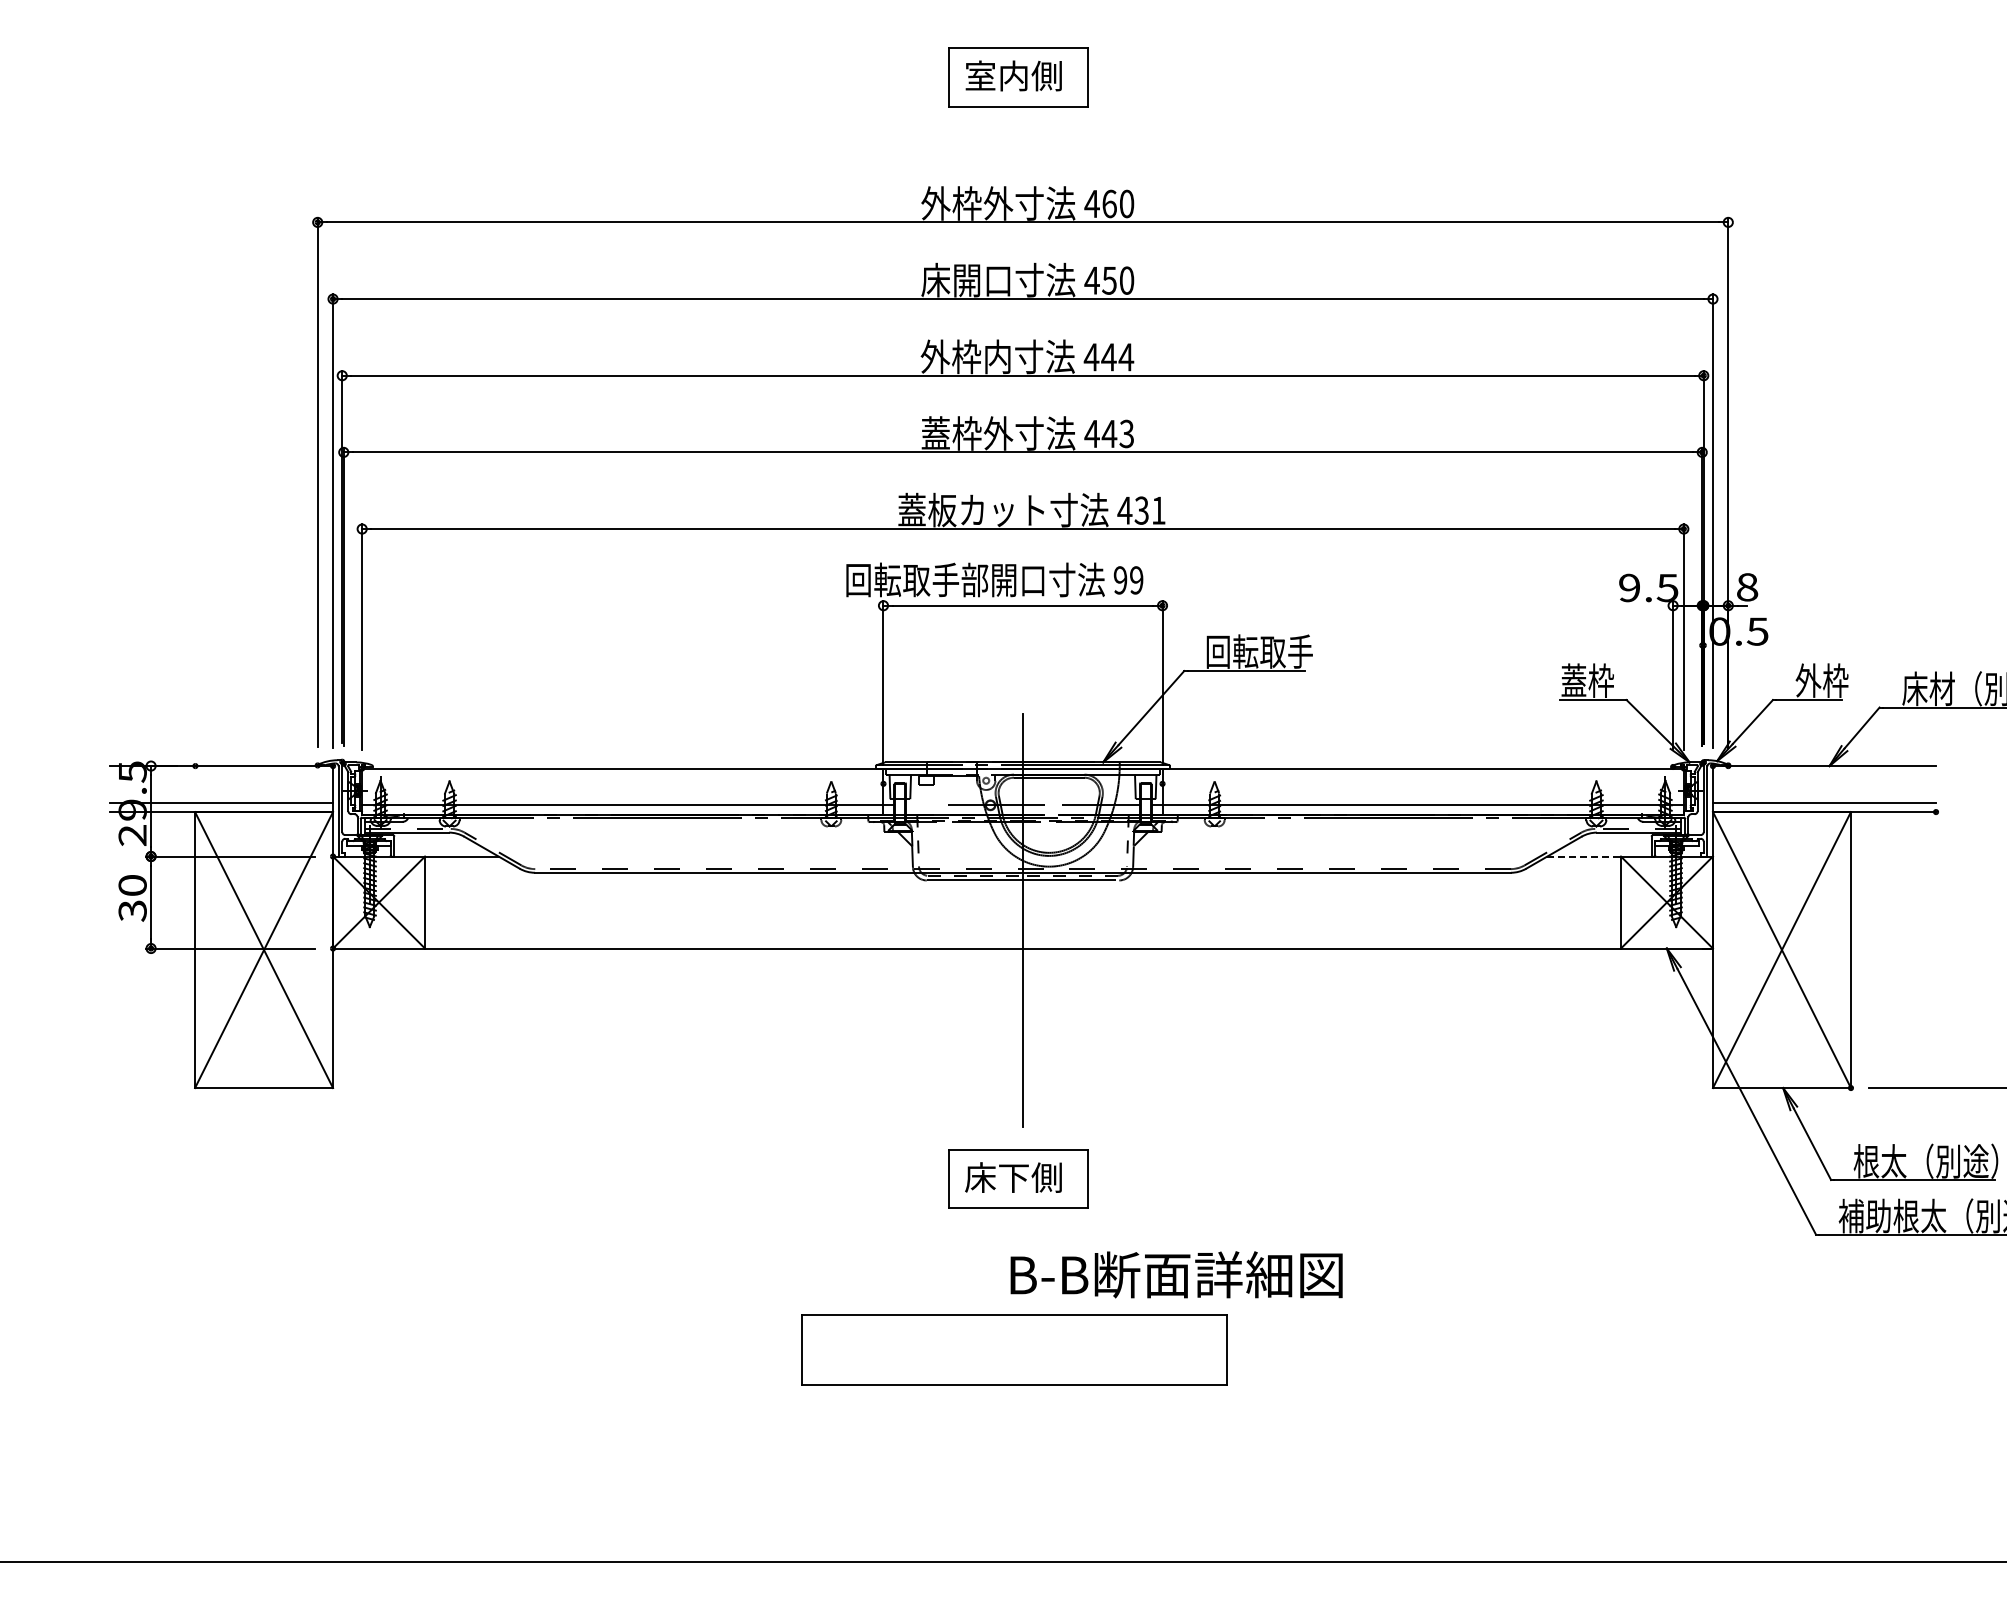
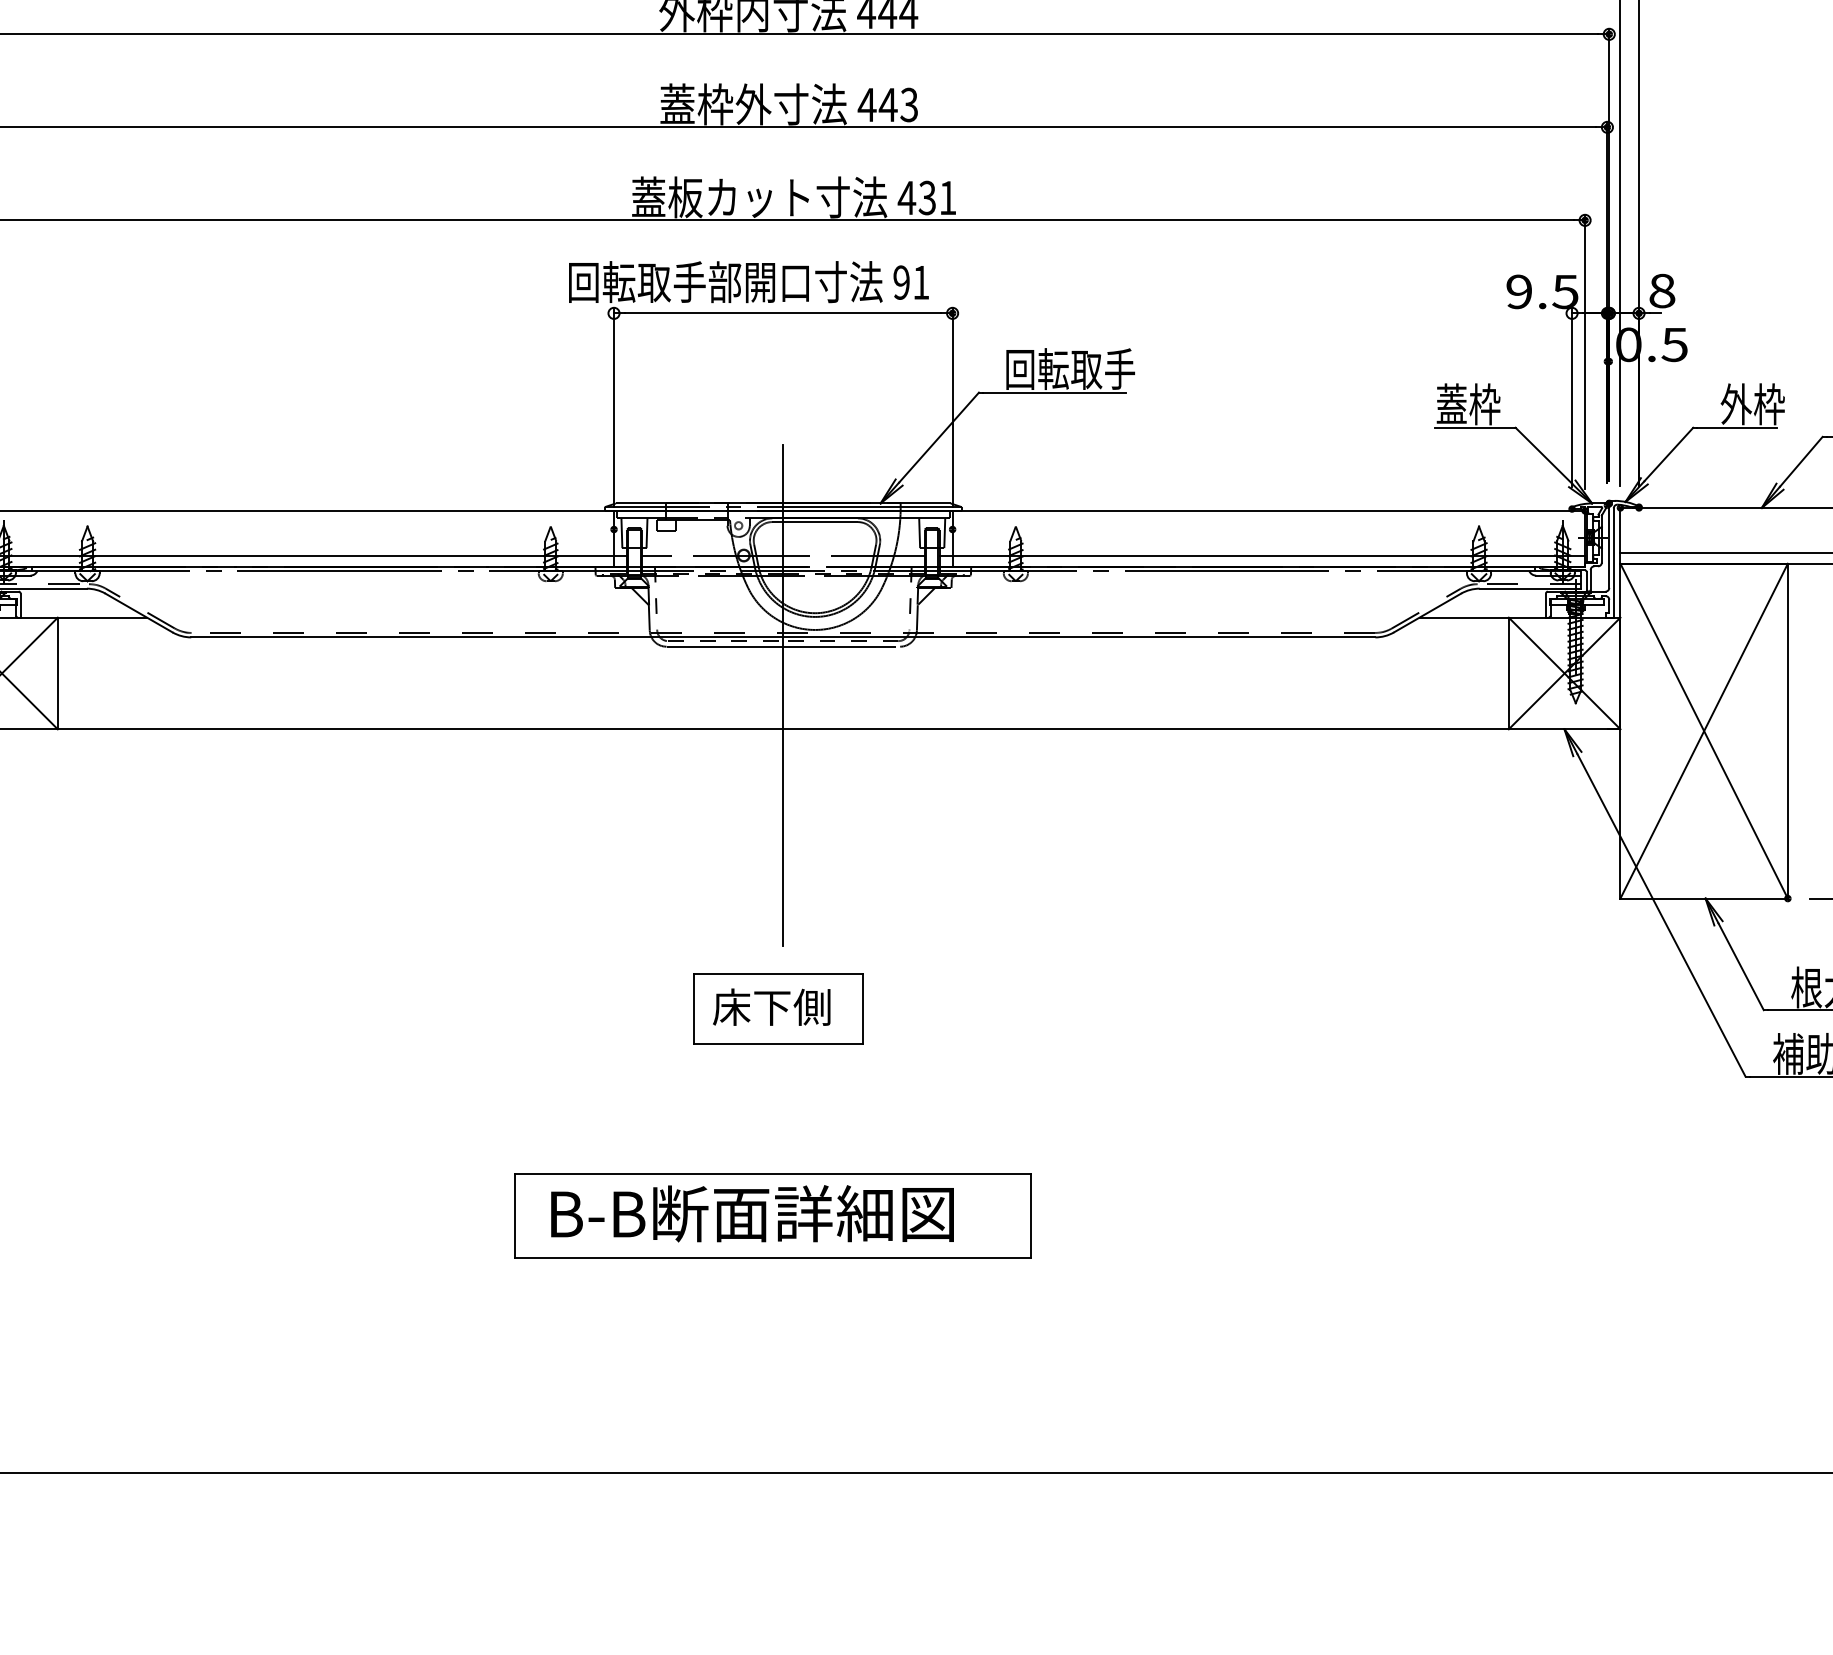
text: (1136, 580) -> (921, 282), 99 -> 91
line: (918, 805) -> (656, 555), added
line: (1584, 856) -> (1464, 617), dashed -> solid
text: (1176, 1274) -> (752, 1213), moved

